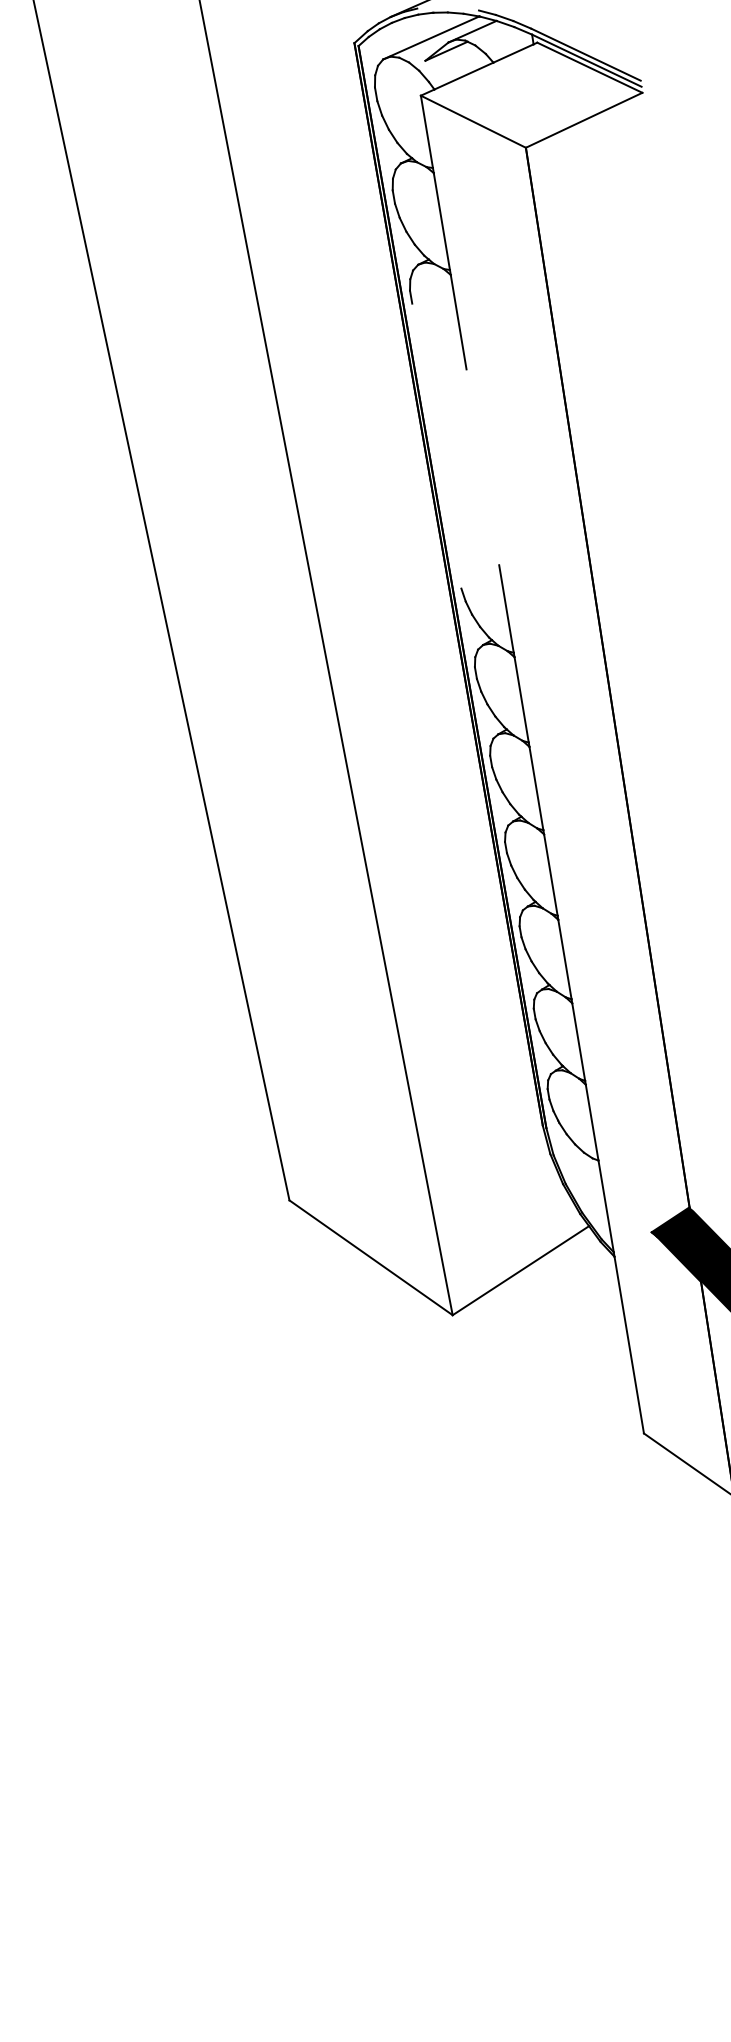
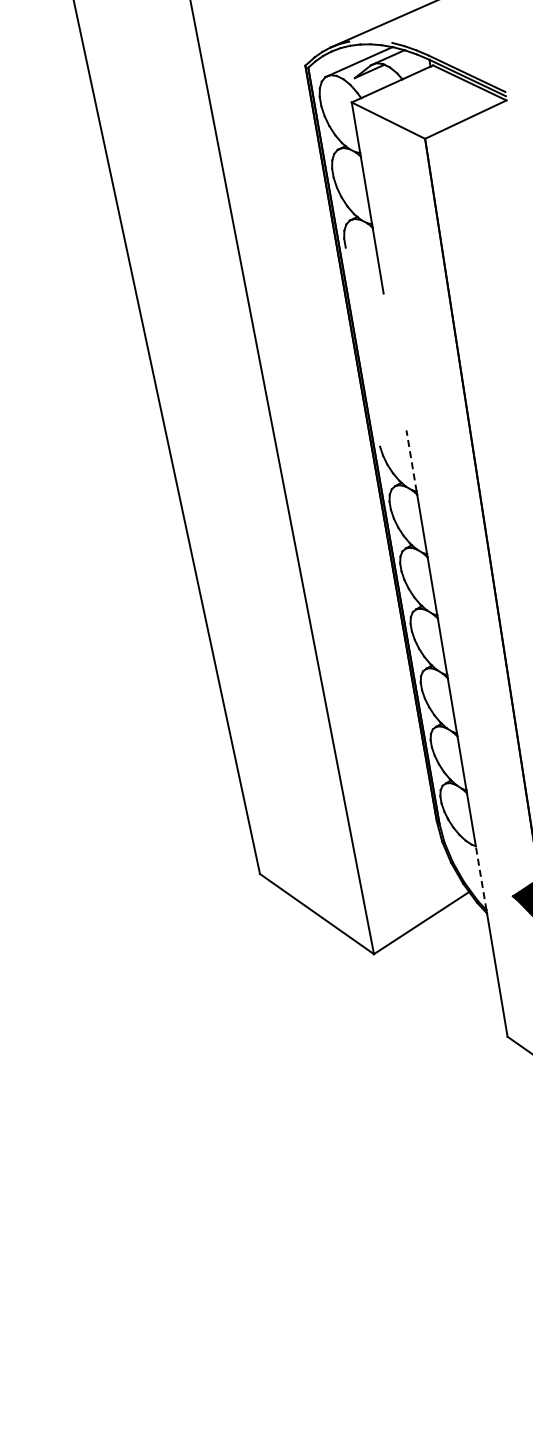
line: (506, 608) -> (411, 460), solid -> dashed
line: (606, 1205) -> (481, 877), solid -> dashed

